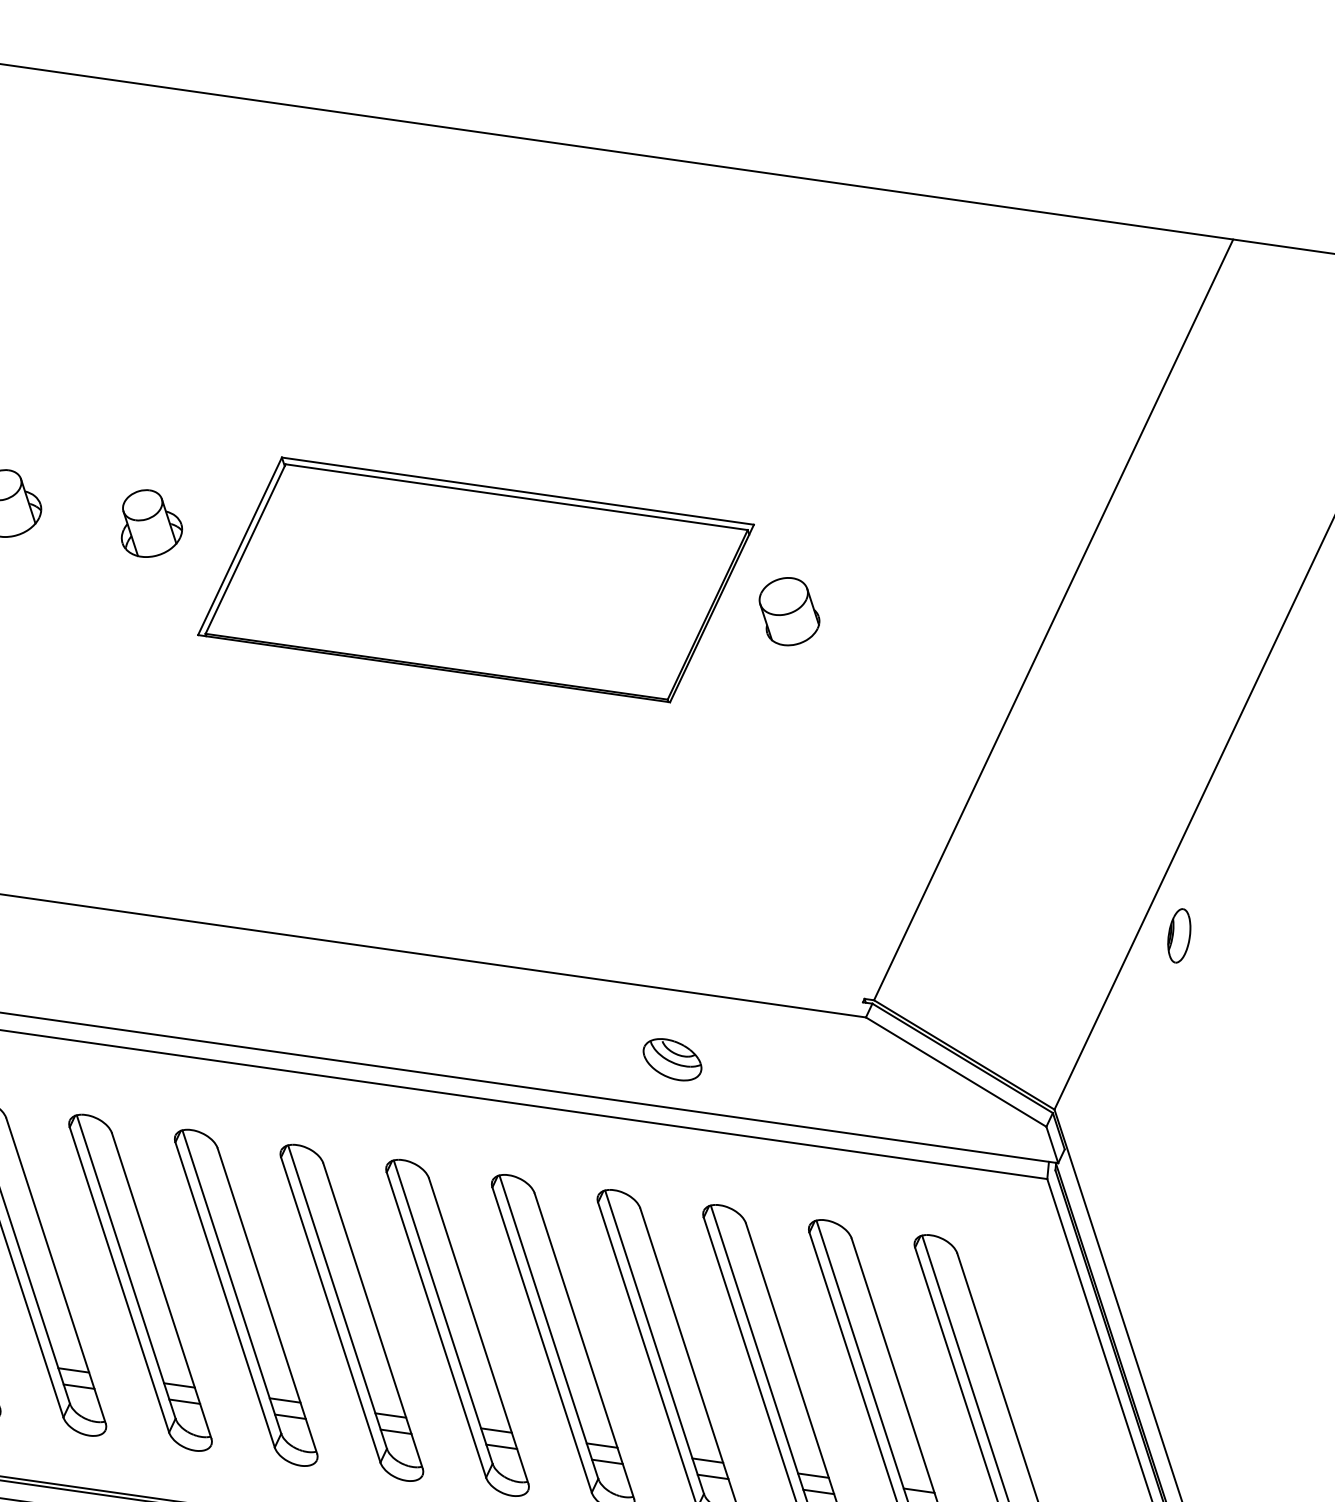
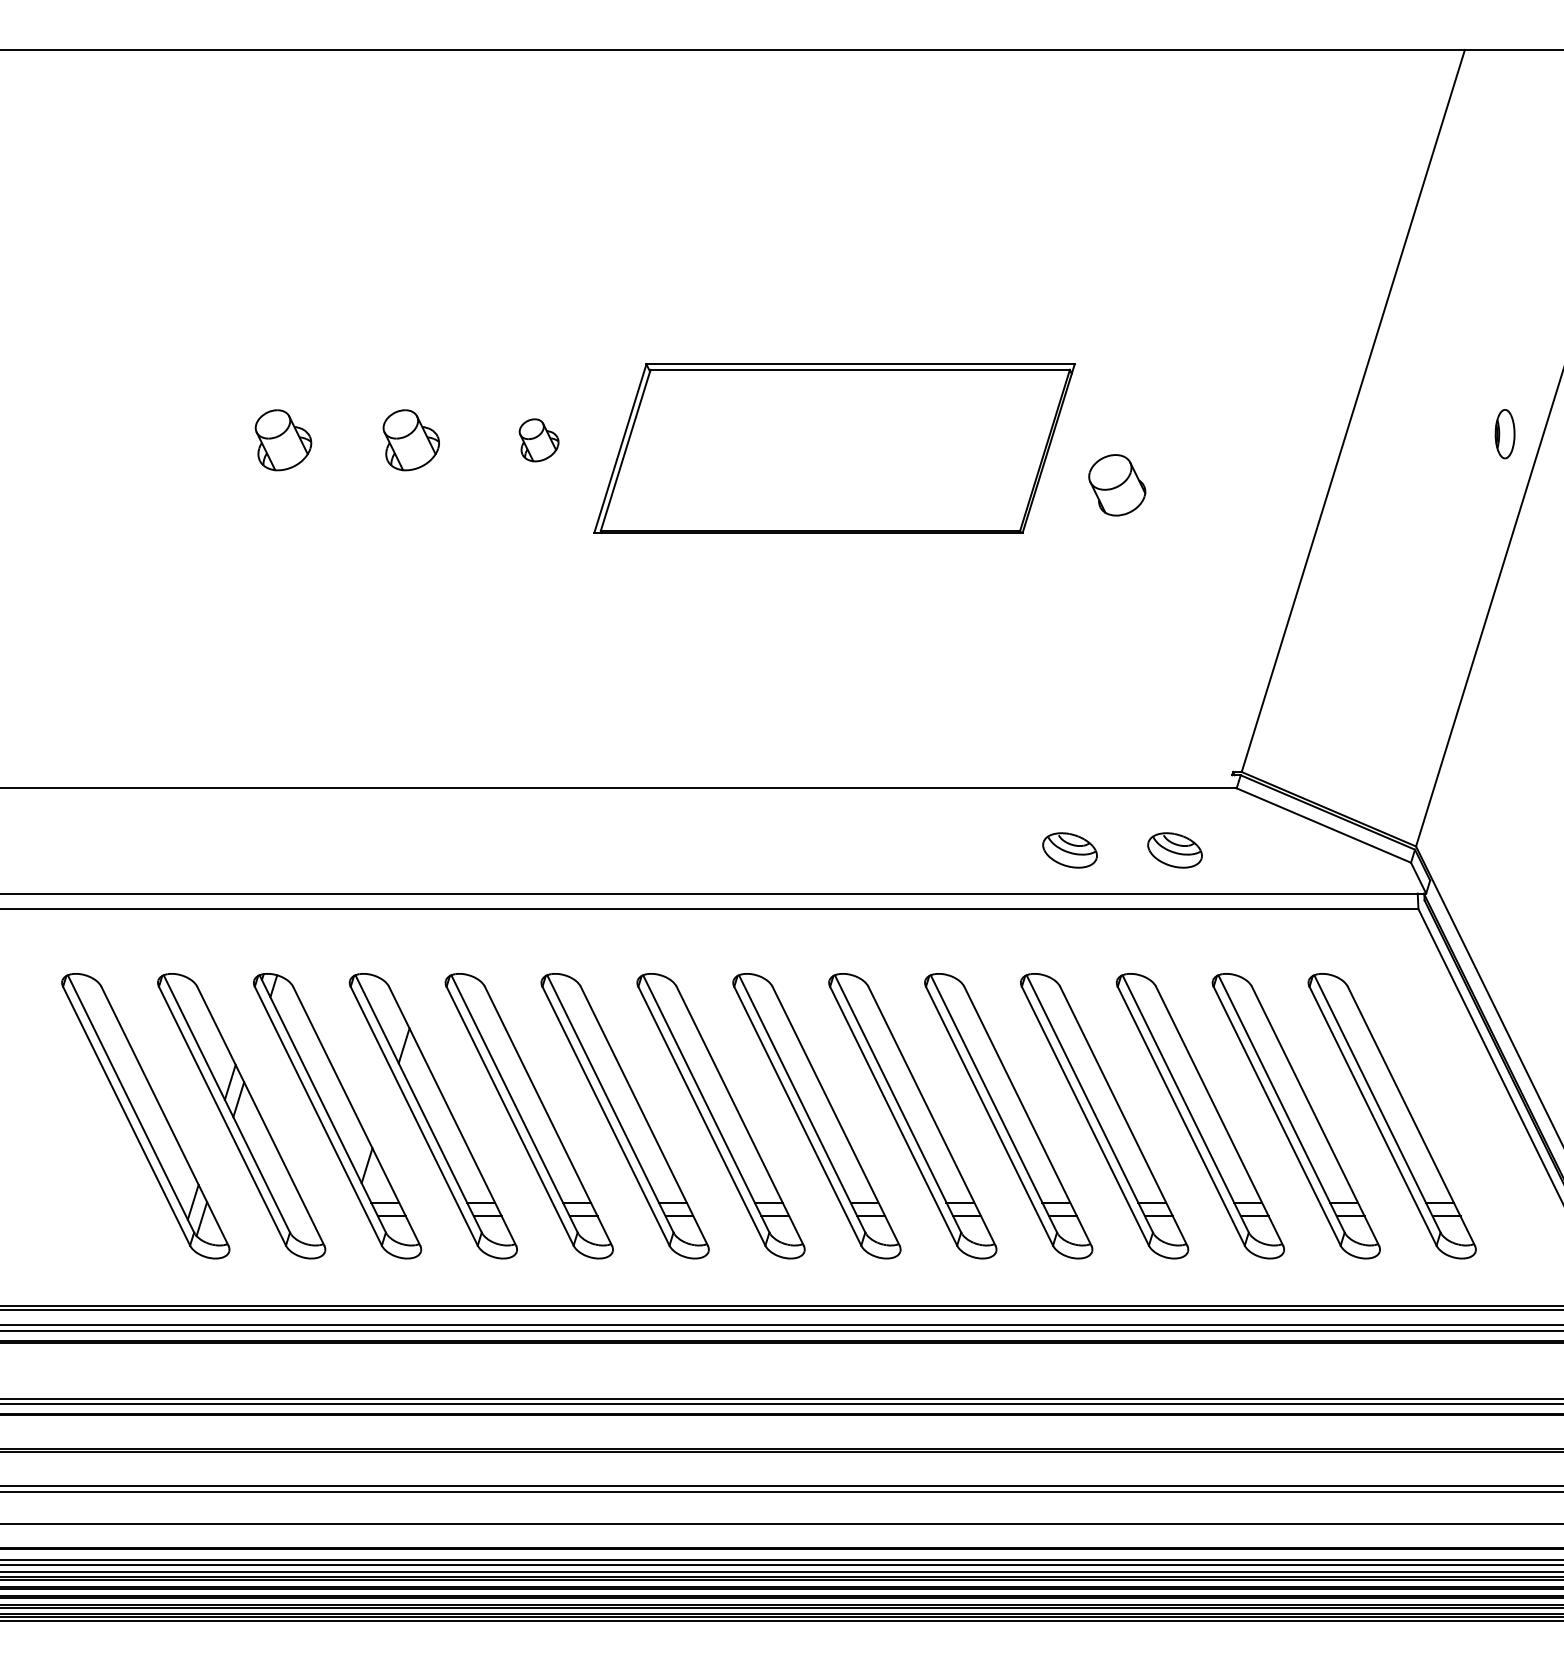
part: (151, 524) -> (538, 440), size x0.7
part: (789, 612) -> (1117, 485), moved
part: (1178, 936) -> (1504, 434), moved
part: (787, 1076) -> (1174, 850), added

